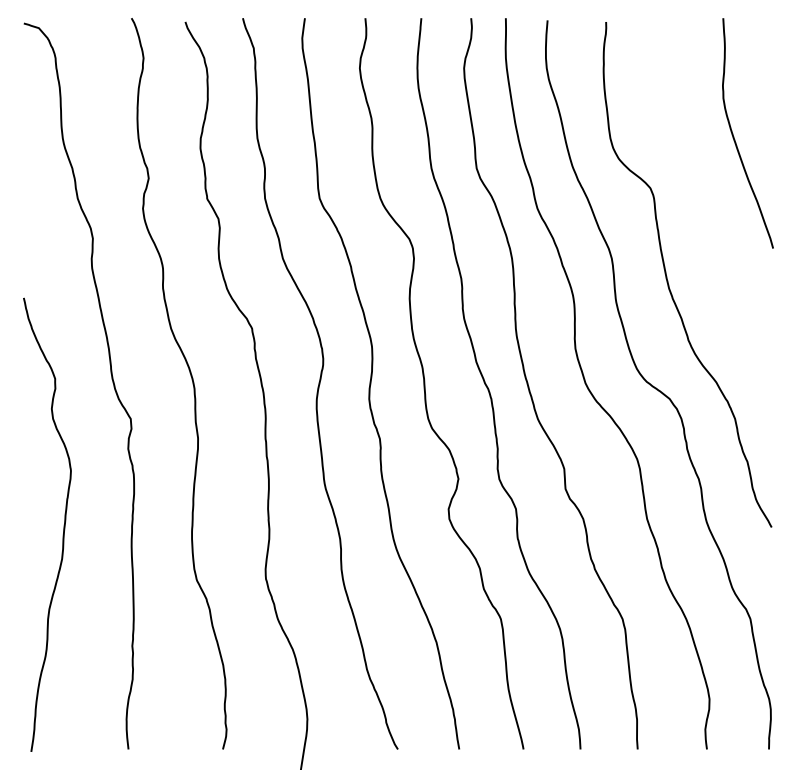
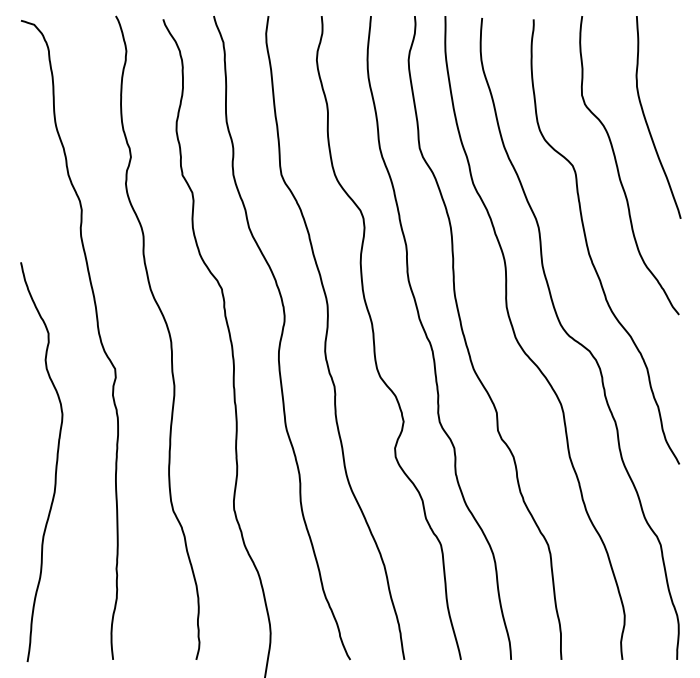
curve: (702, 189) -> (618, 166), added

